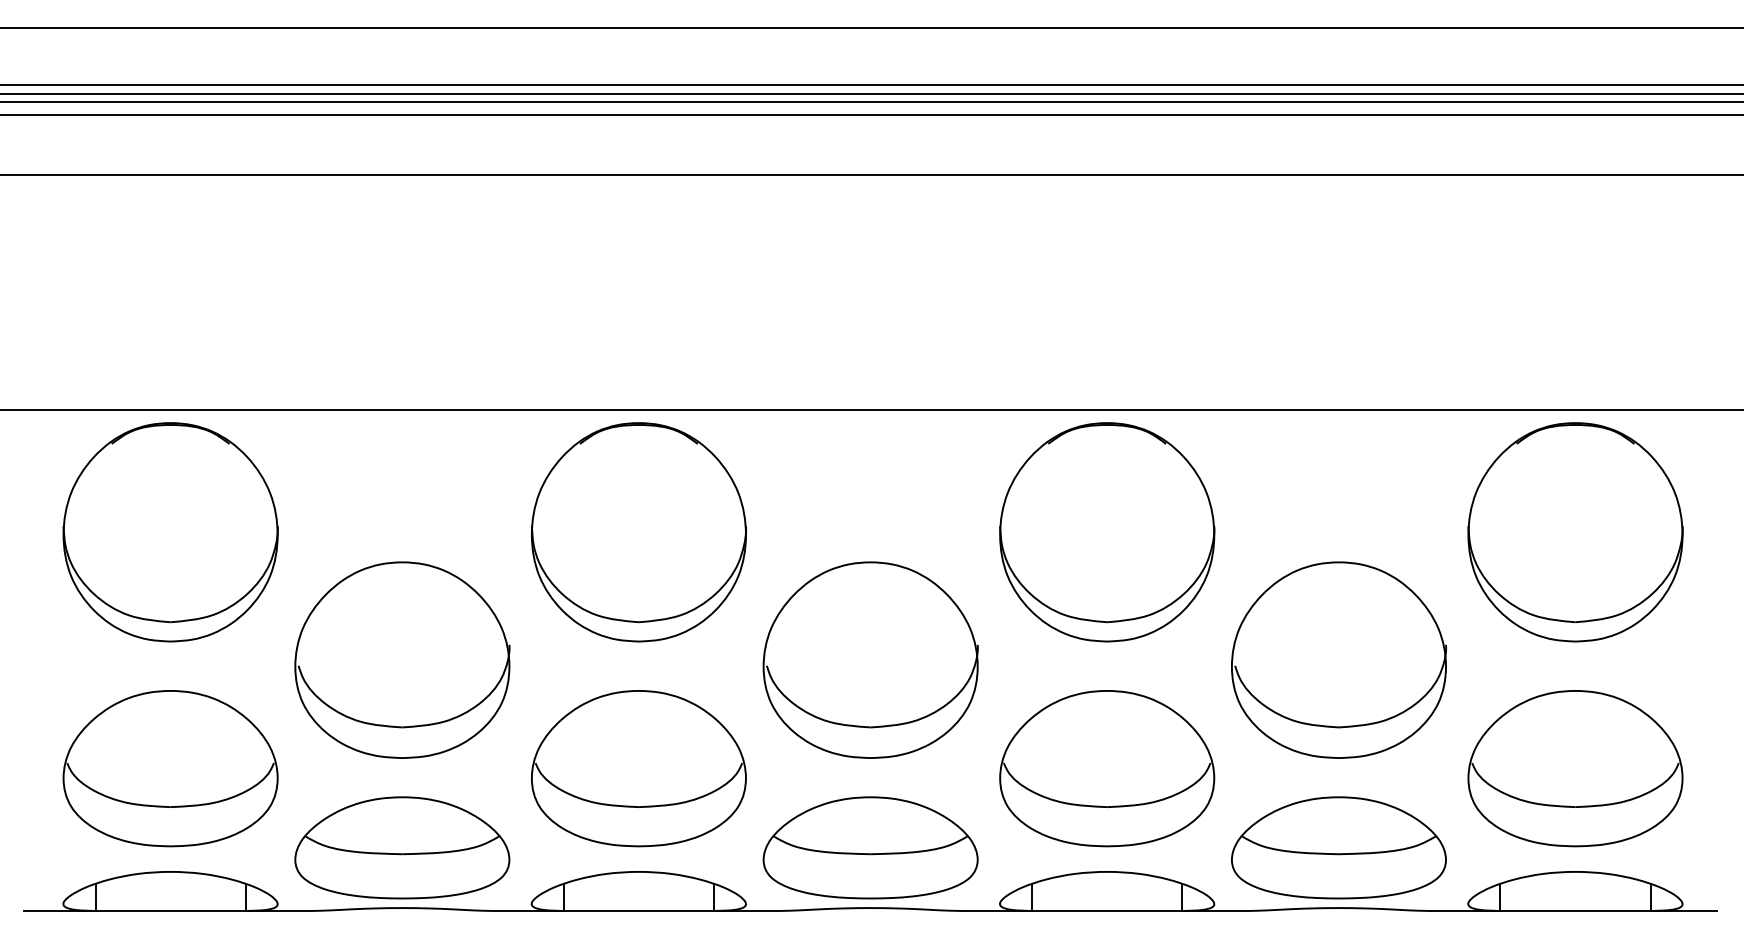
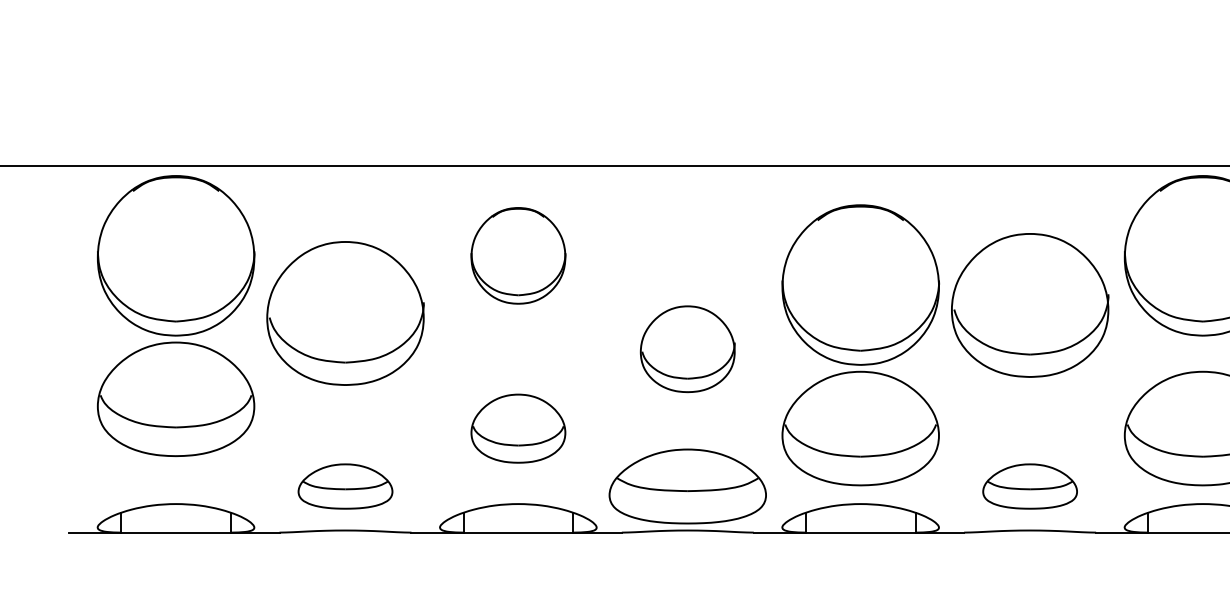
part: (638, 532) -> (518, 255), size x0.6
part: (1107, 532) -> (860, 285), moved
part: (402, 659) -> (345, 312), moved
part: (870, 659) -> (687, 348), size x0.6
part: (1339, 659) -> (1030, 304), moved
part: (170, 768) -> (175, 399), moved
part: (638, 768) -> (518, 428), size x0.6
part: (402, 847) -> (345, 486), size x0.6
part: (1338, 847) -> (1029, 486), size x0.6

